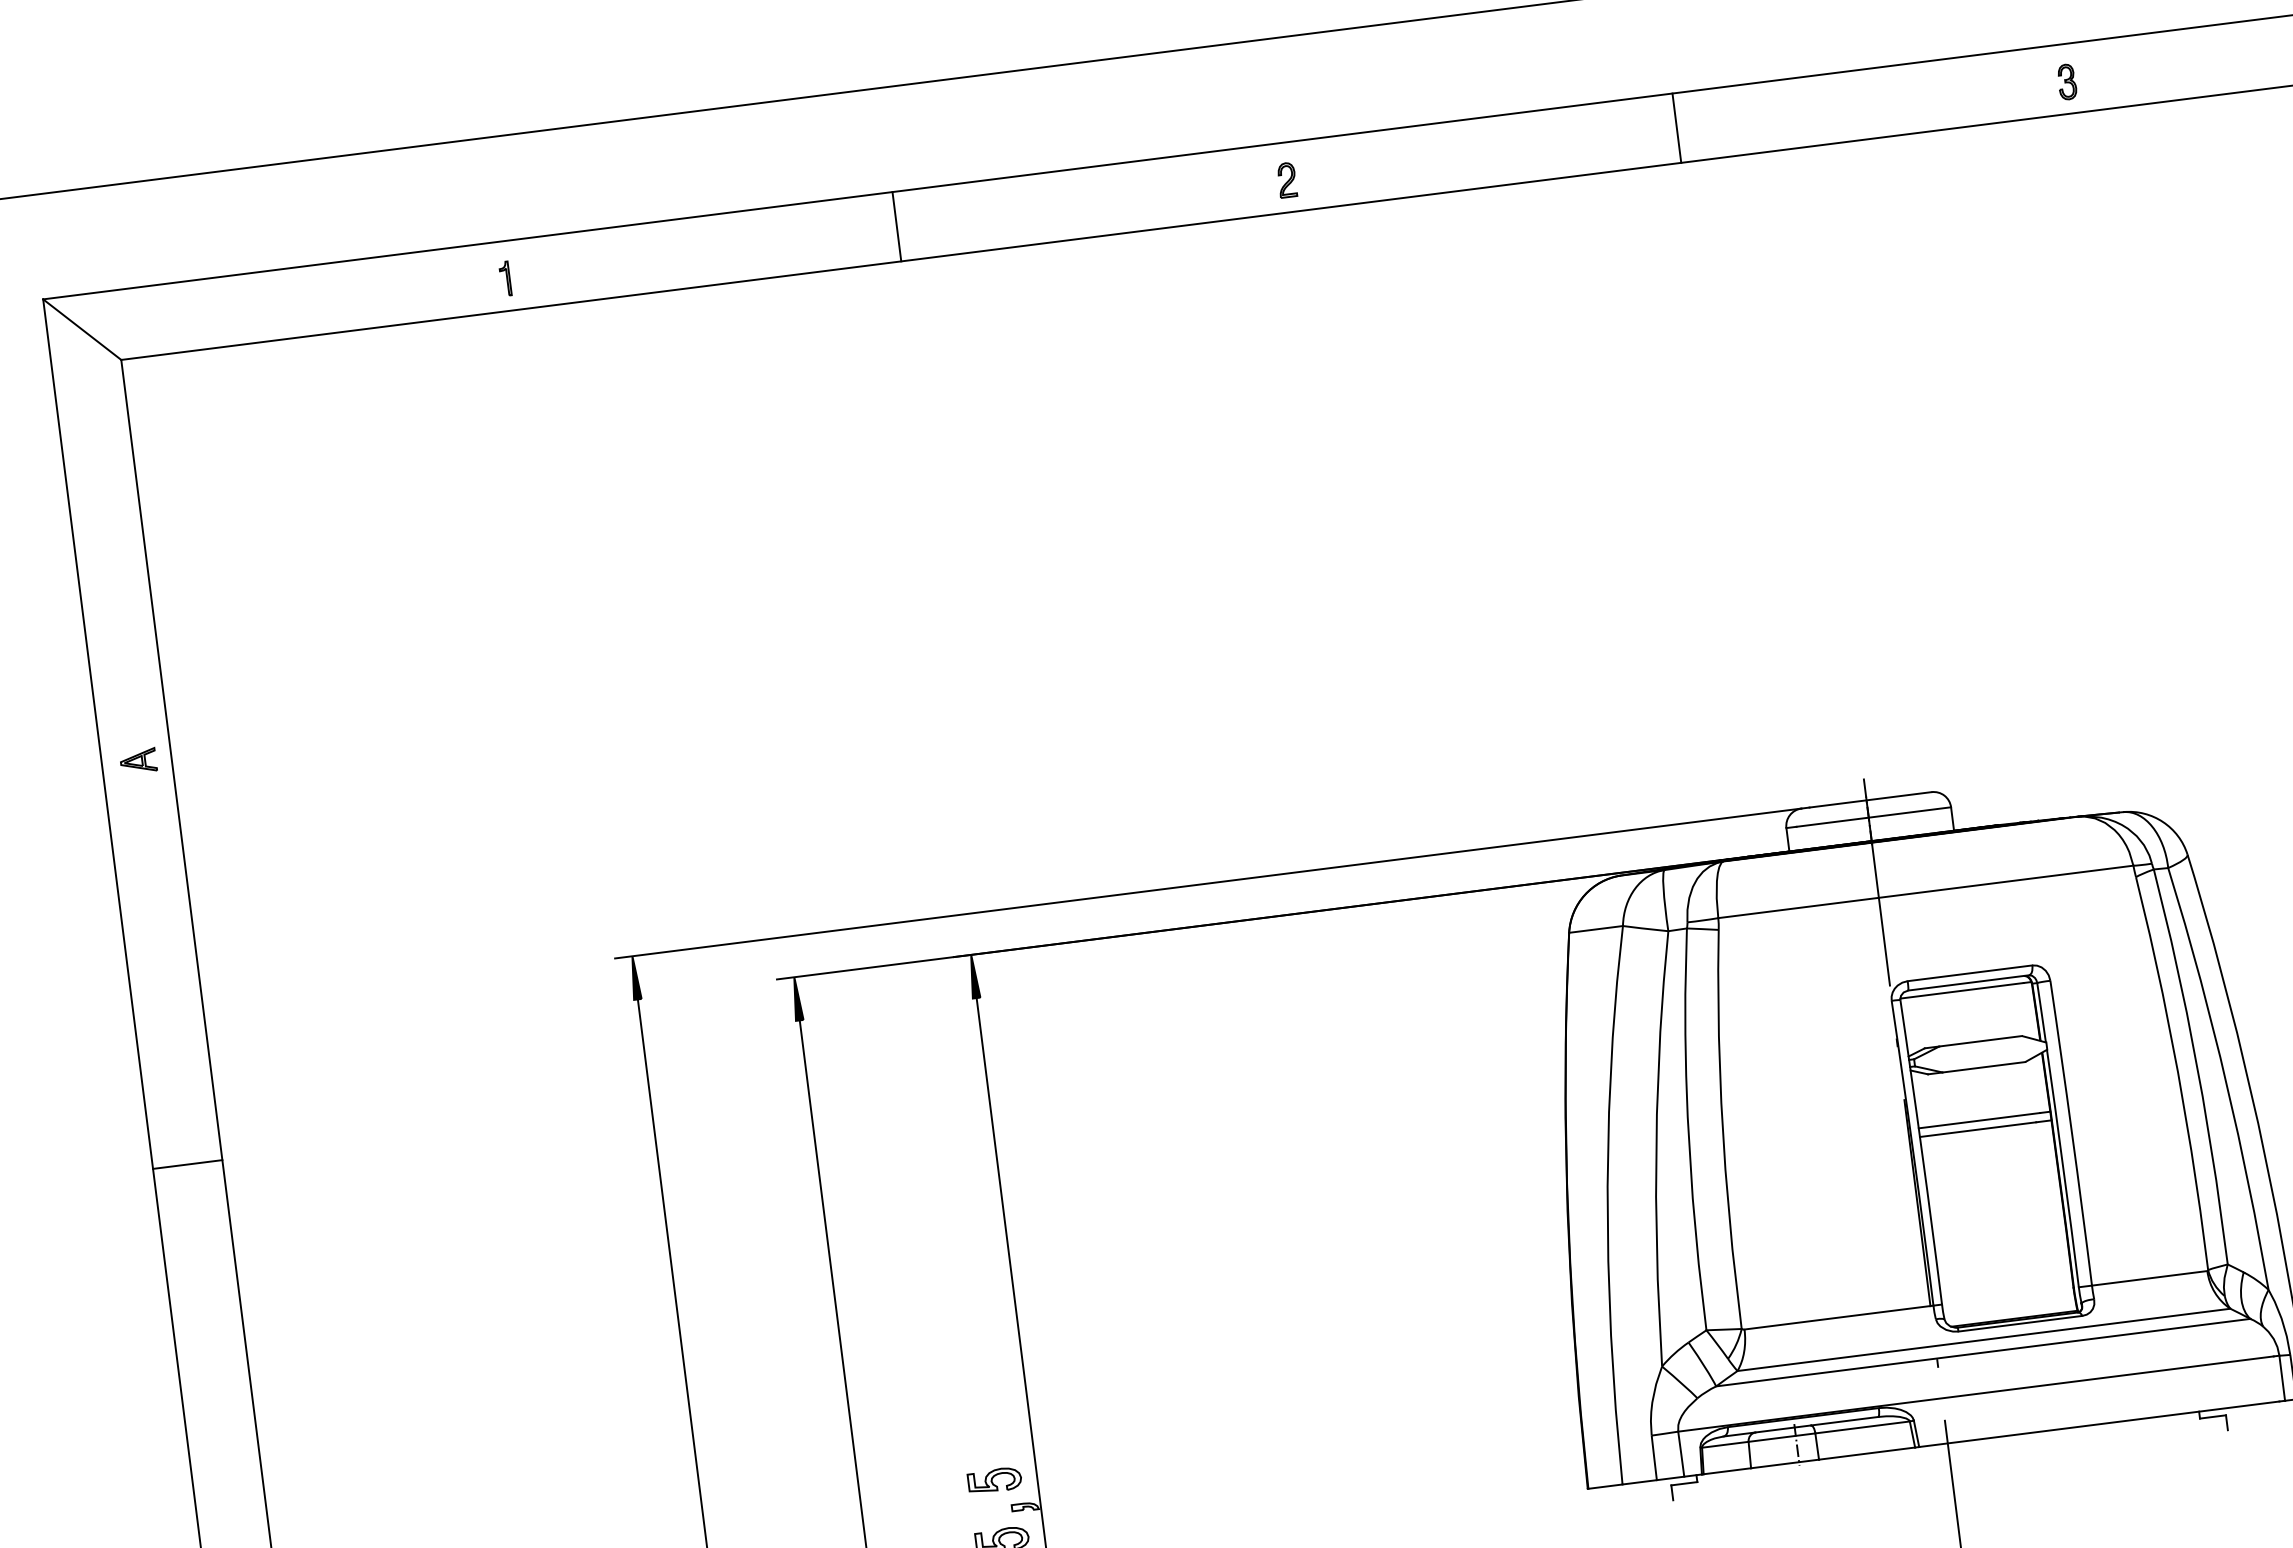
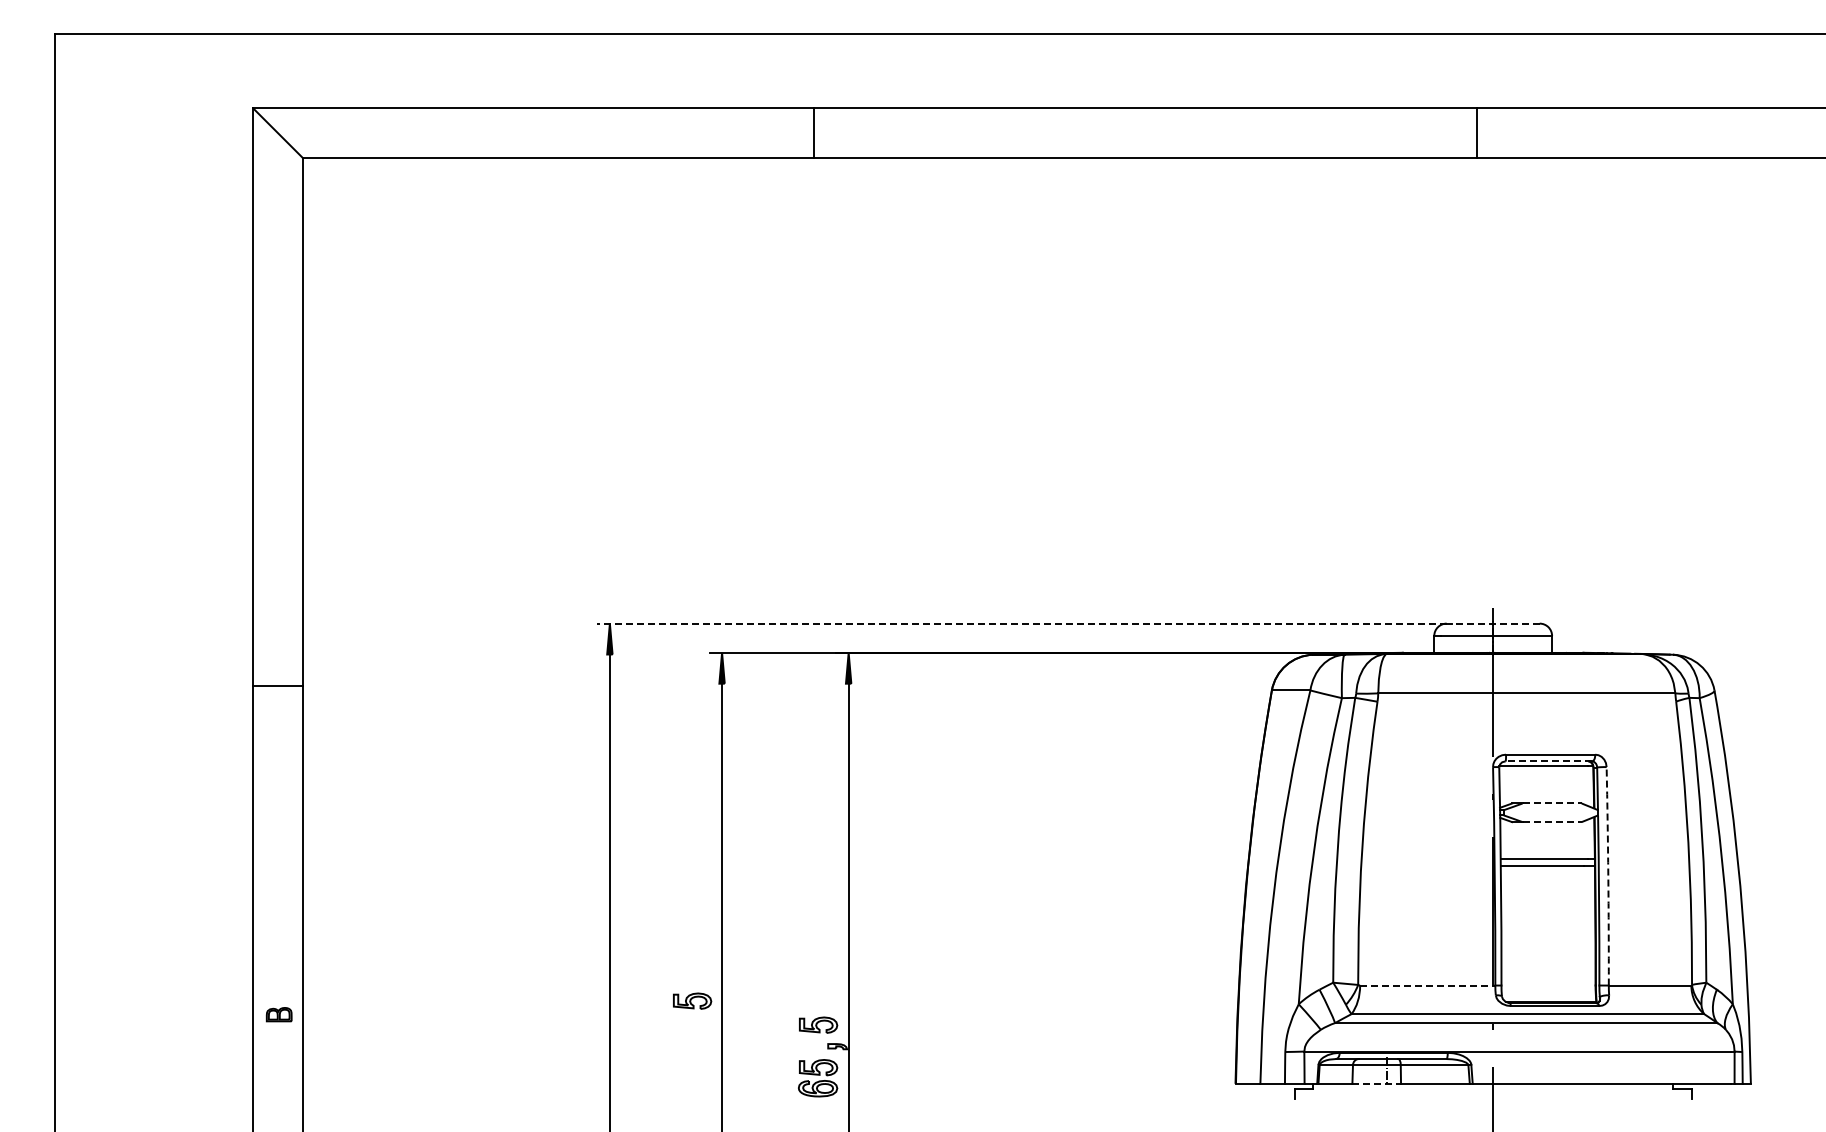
part: (2067, 82) -> (1698, 135), removed
line: (1677, 128) -> (1477, 133), moved
part: (1286, 180) -> (1139, 135), removed
line: (897, 227) -> (814, 133), moved
part: (505, 279) -> (580, 135), removed
part: (137, 761) -> (278, 442), removed
line: (1871, 799) -> (1496, 623), solid -> dashed
line: (1208, 883) -> (1022, 623), solid -> dashed
line: (1968, 983) -> (1548, 761), solid -> dashed
line: (1981, 1041) -> (1552, 803), solid -> dashed
line: (1984, 1067) -> (1552, 822), solid -> dashed
arc: (2072, 1133) -> (1608, 876), solid -> dashed
line: (186, 1164) -> (277, 685), moved
line: (1838, 1317) -> (1427, 985), solid -> dashed
line: (1786, 1463) -> (1377, 1083), solid -> dashed
part: (814, 1468) -> (692, 1000), added

